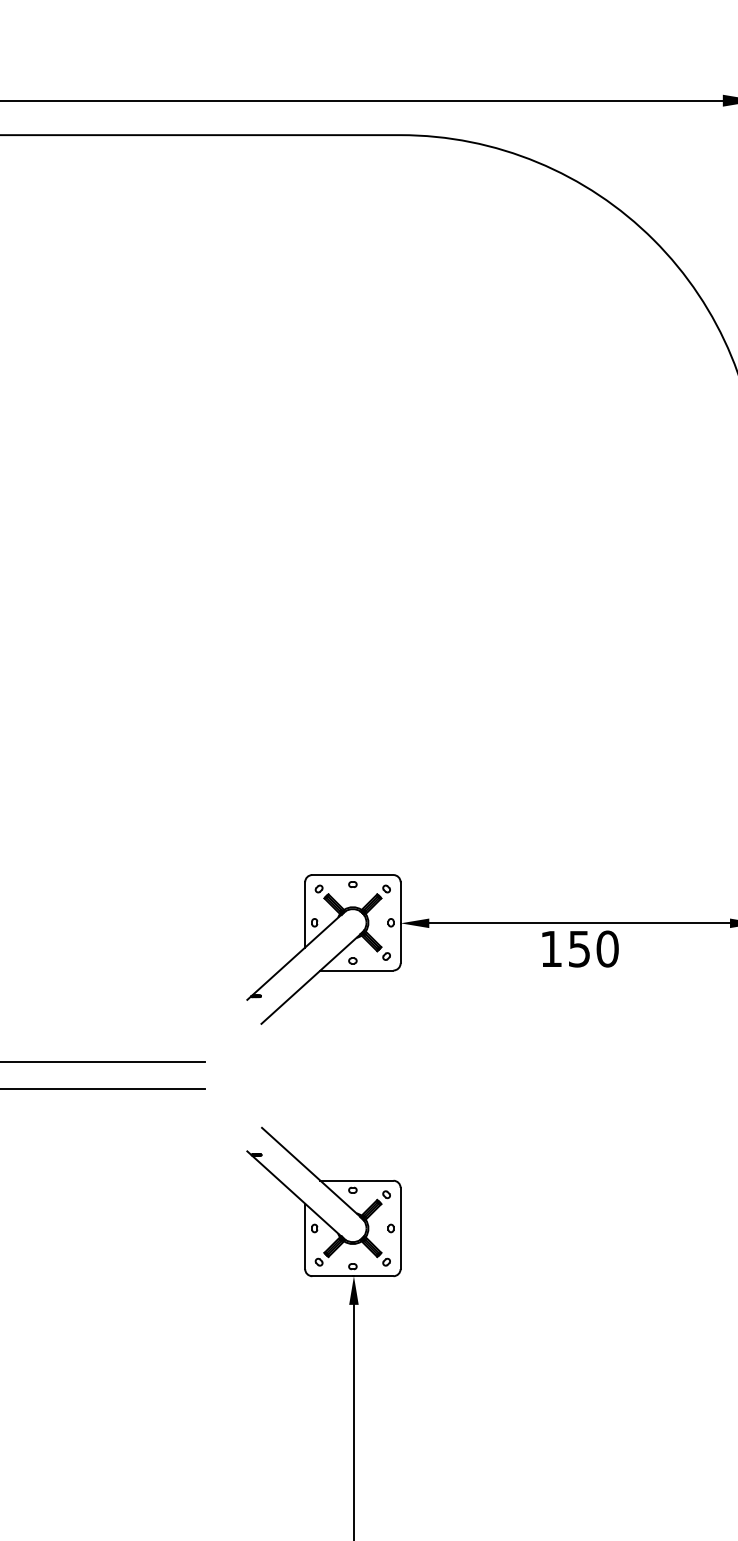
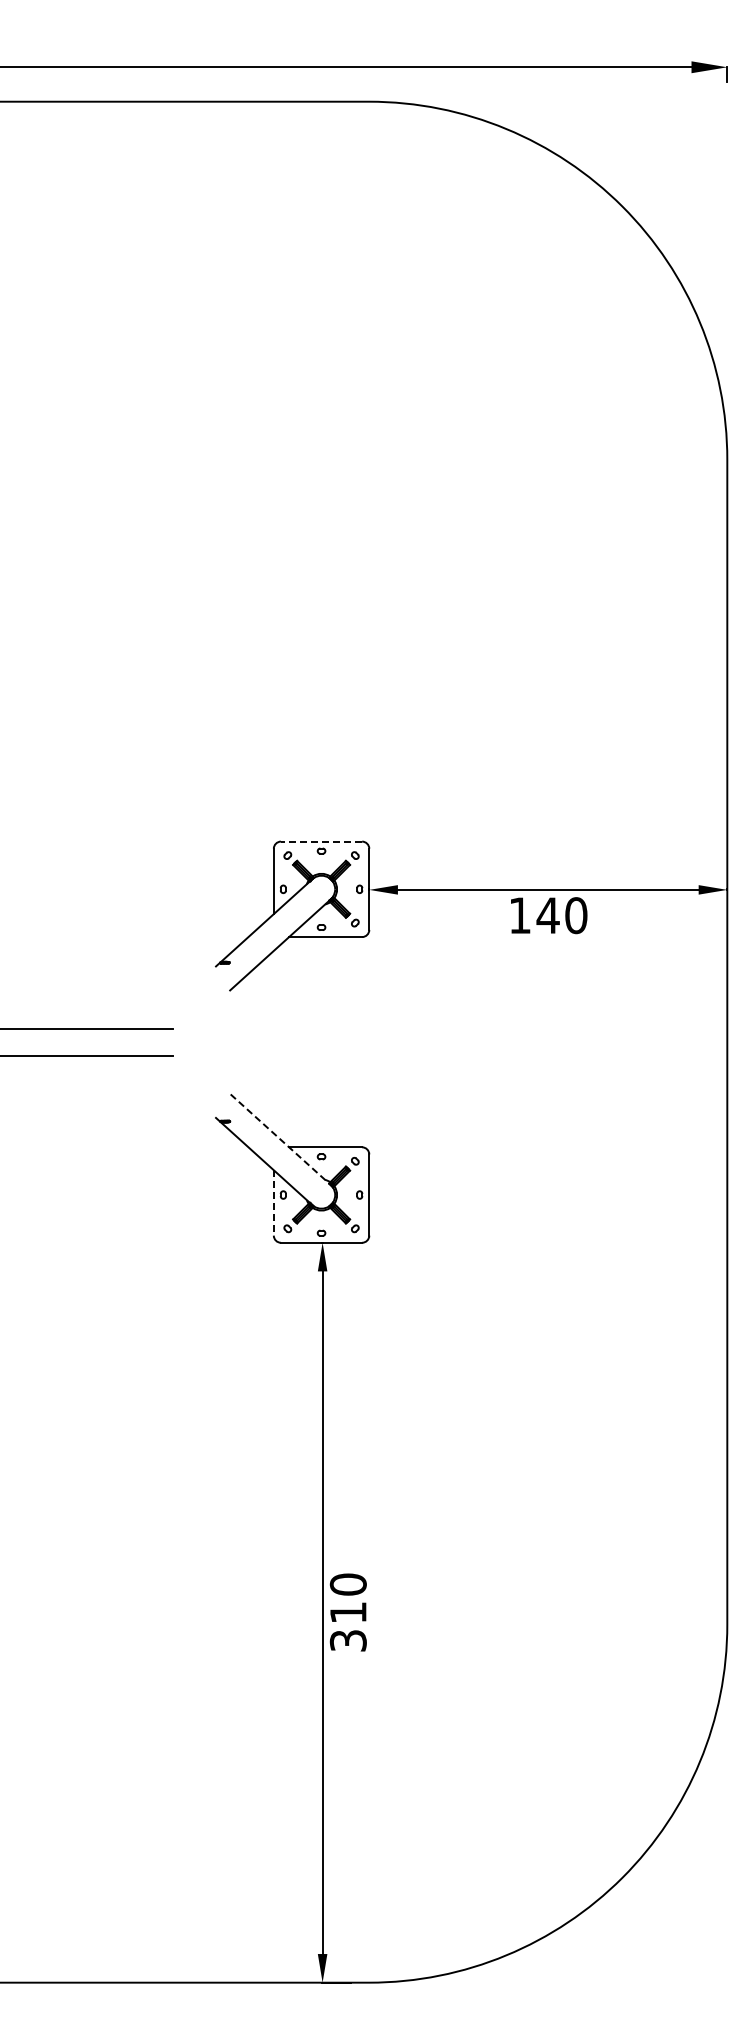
line: (352, 874) -> (321, 841), solid -> dashed
text: (578, 948) -> (547, 915), 150 -> 140
line: (311, 1172) -> (280, 1139), solid -> dashed
line: (304, 1235) -> (273, 1202), solid -> dashed

